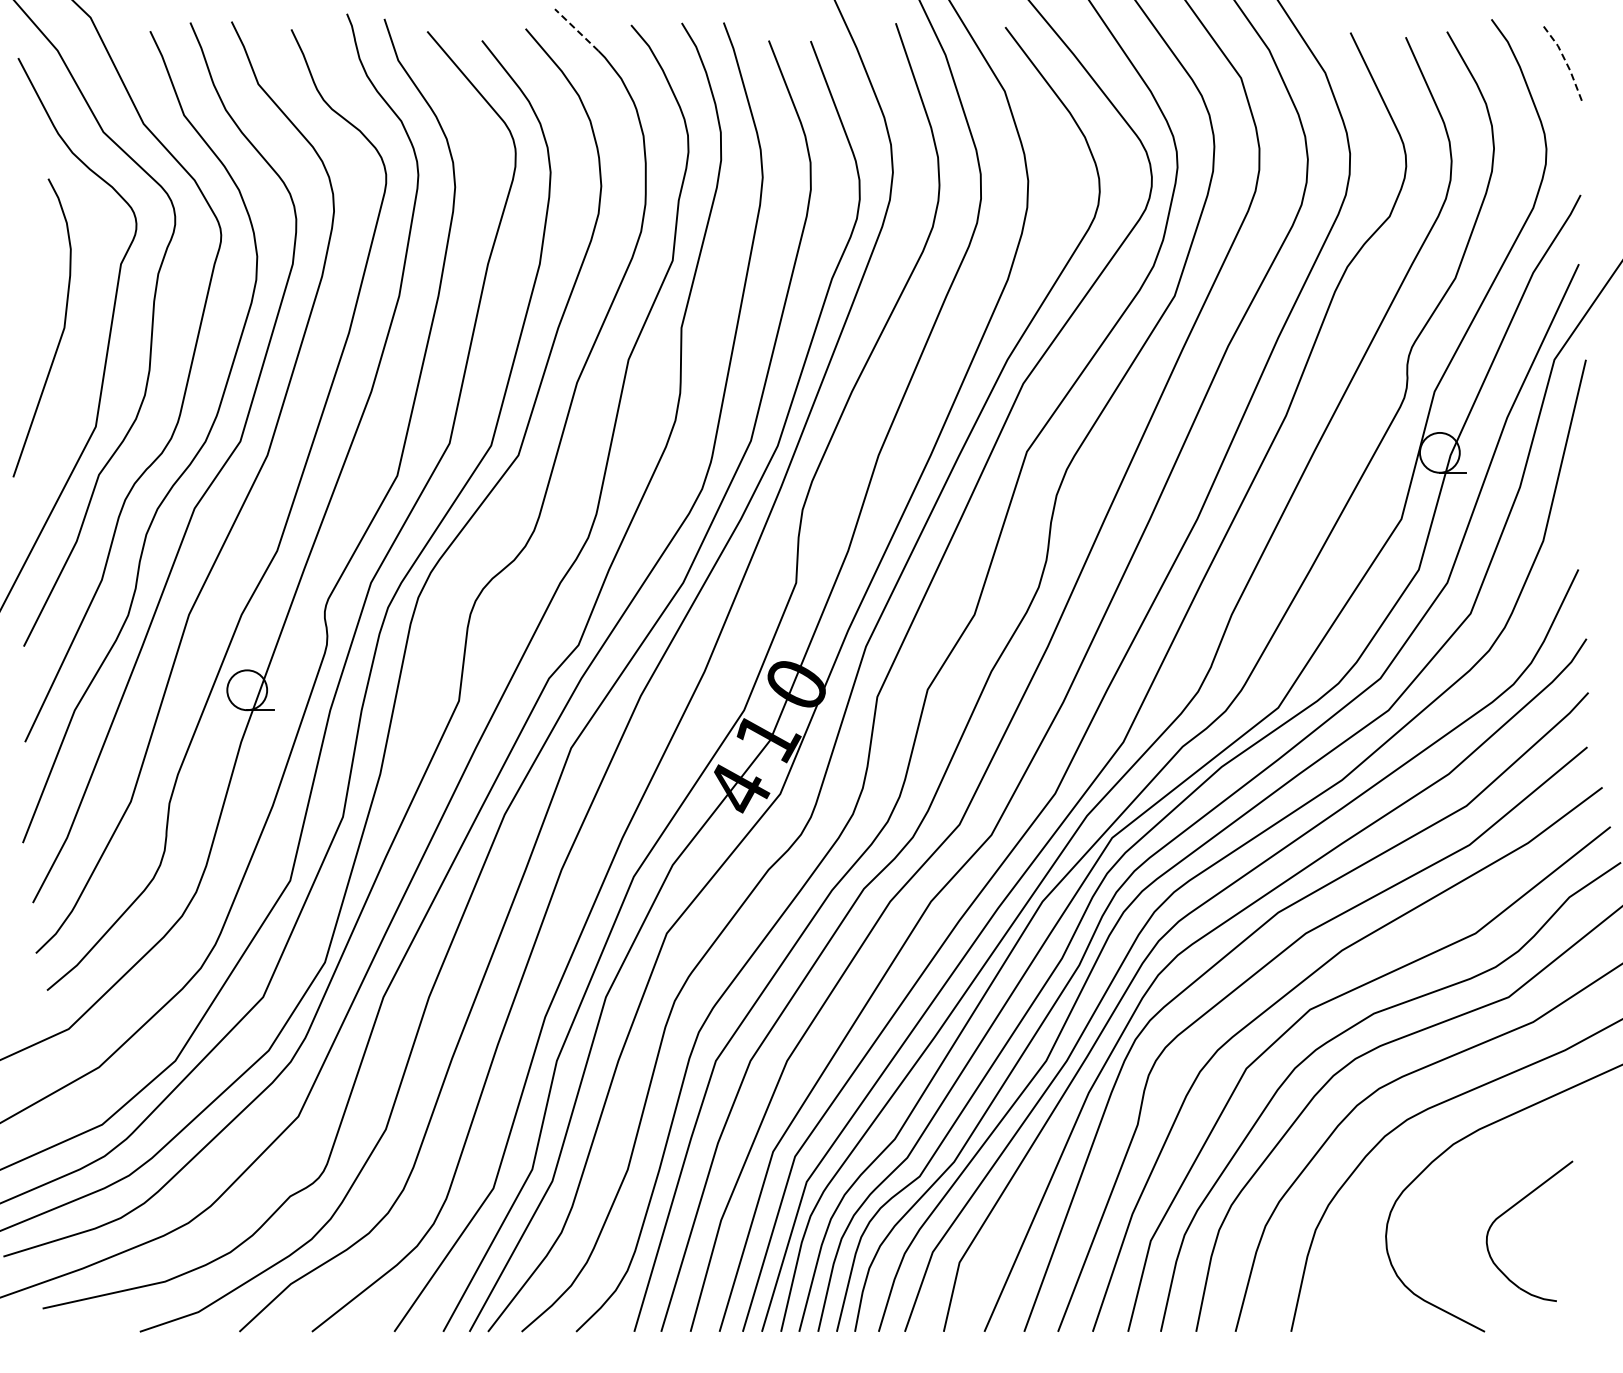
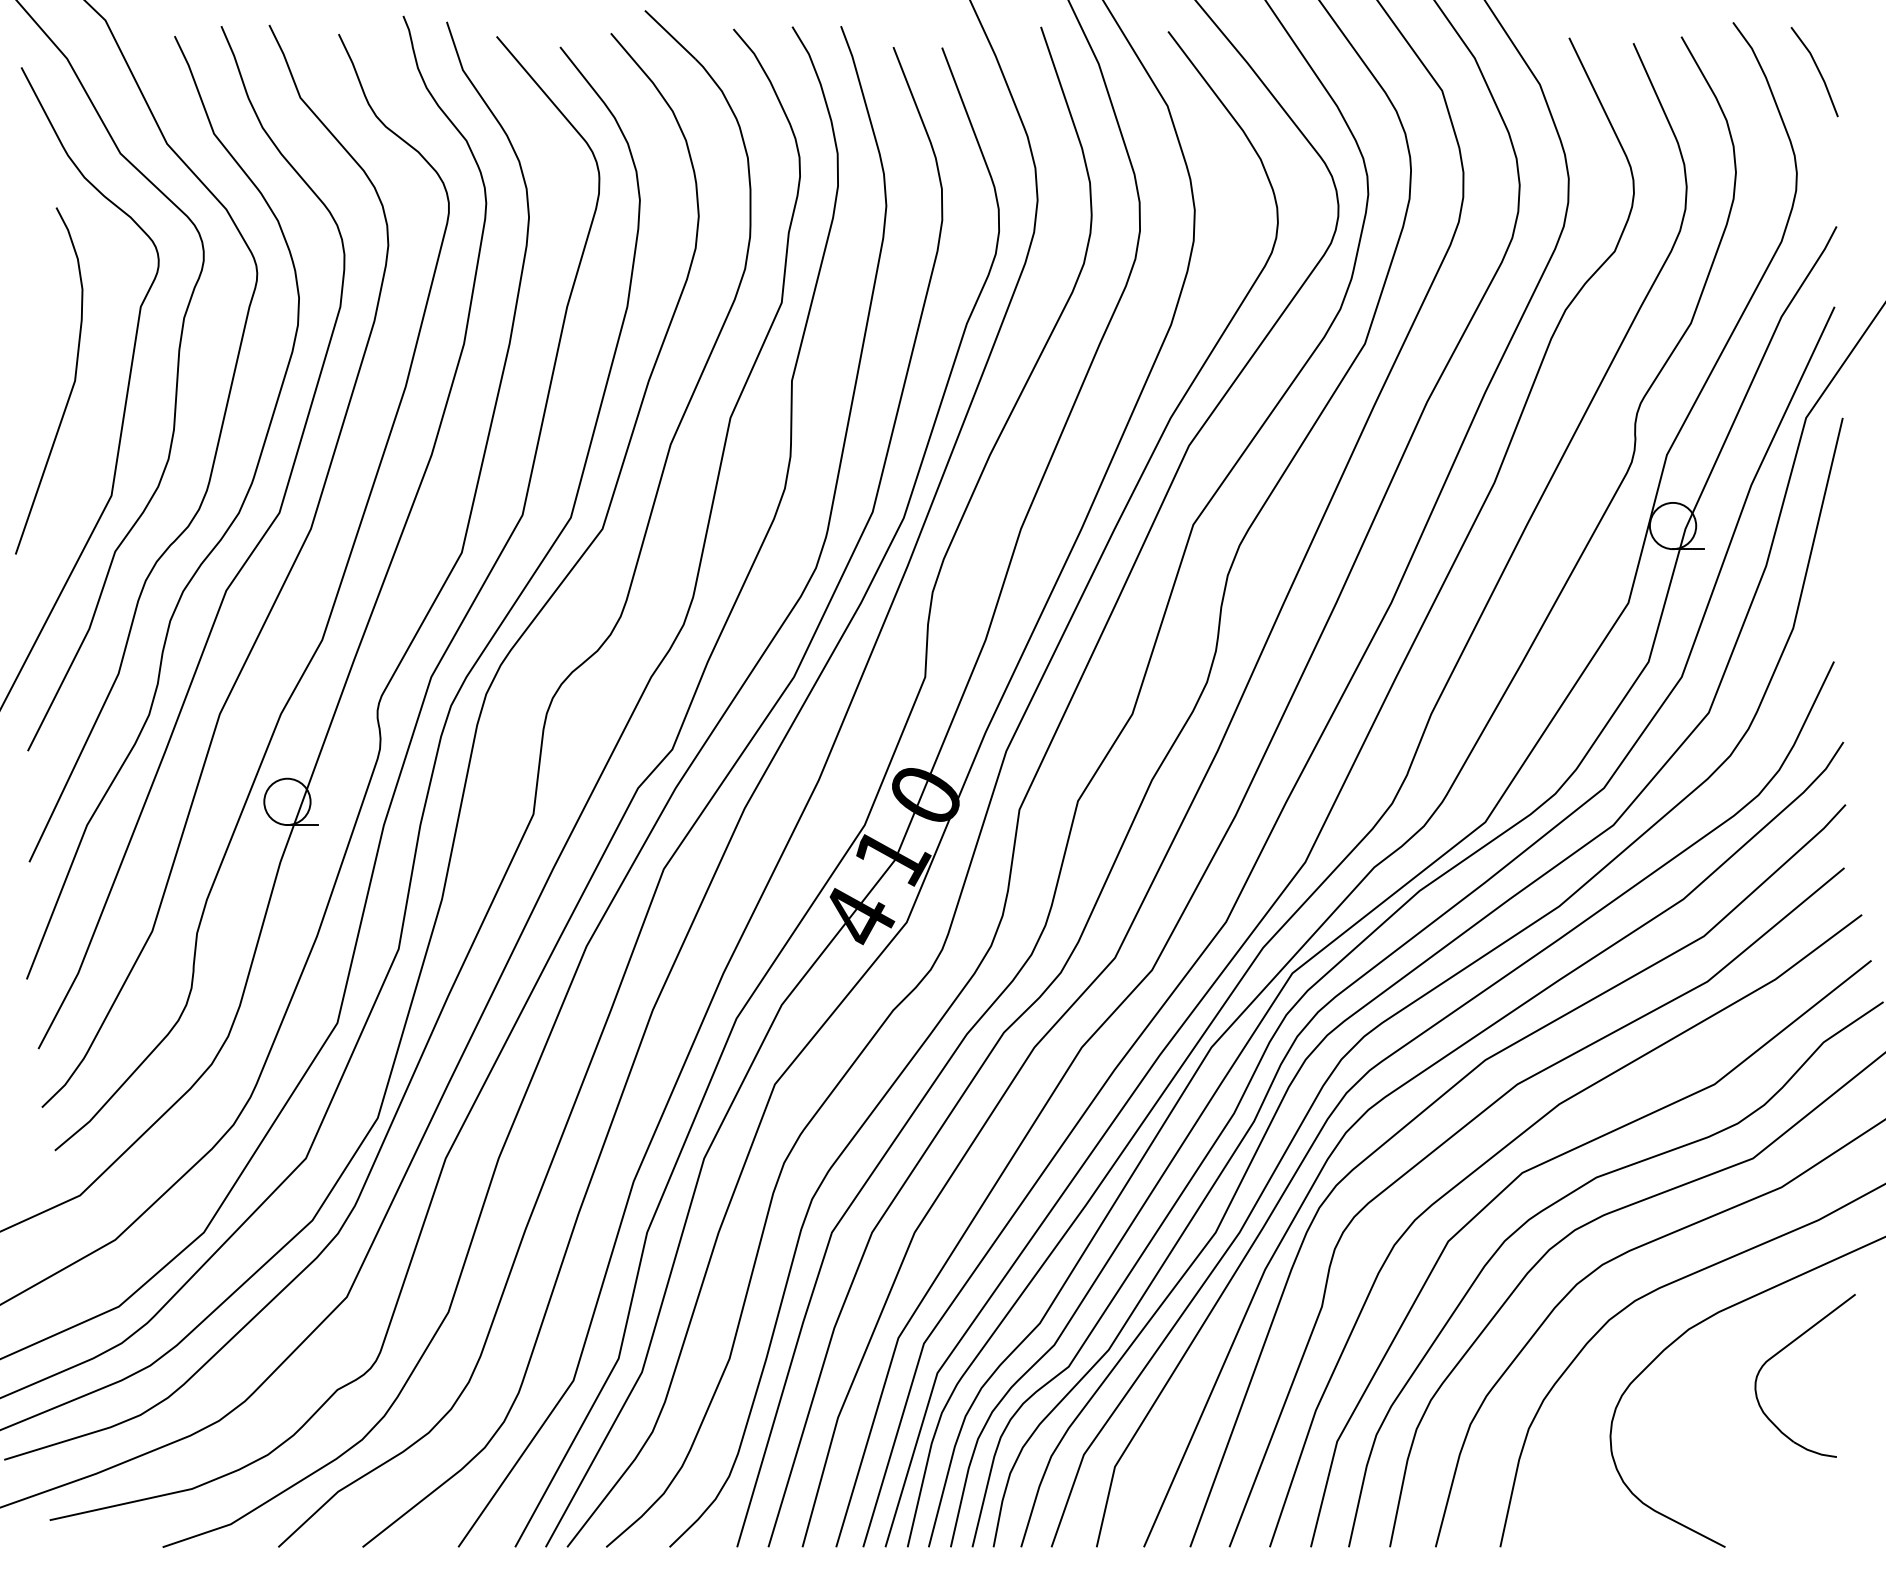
line: (576, 29) -> (669, 34), dashed -> solid
line: (1564, 60) -> (1817, 70), dashed -> solid
part: (1513, 1207) -> (1786, 1348), moved

